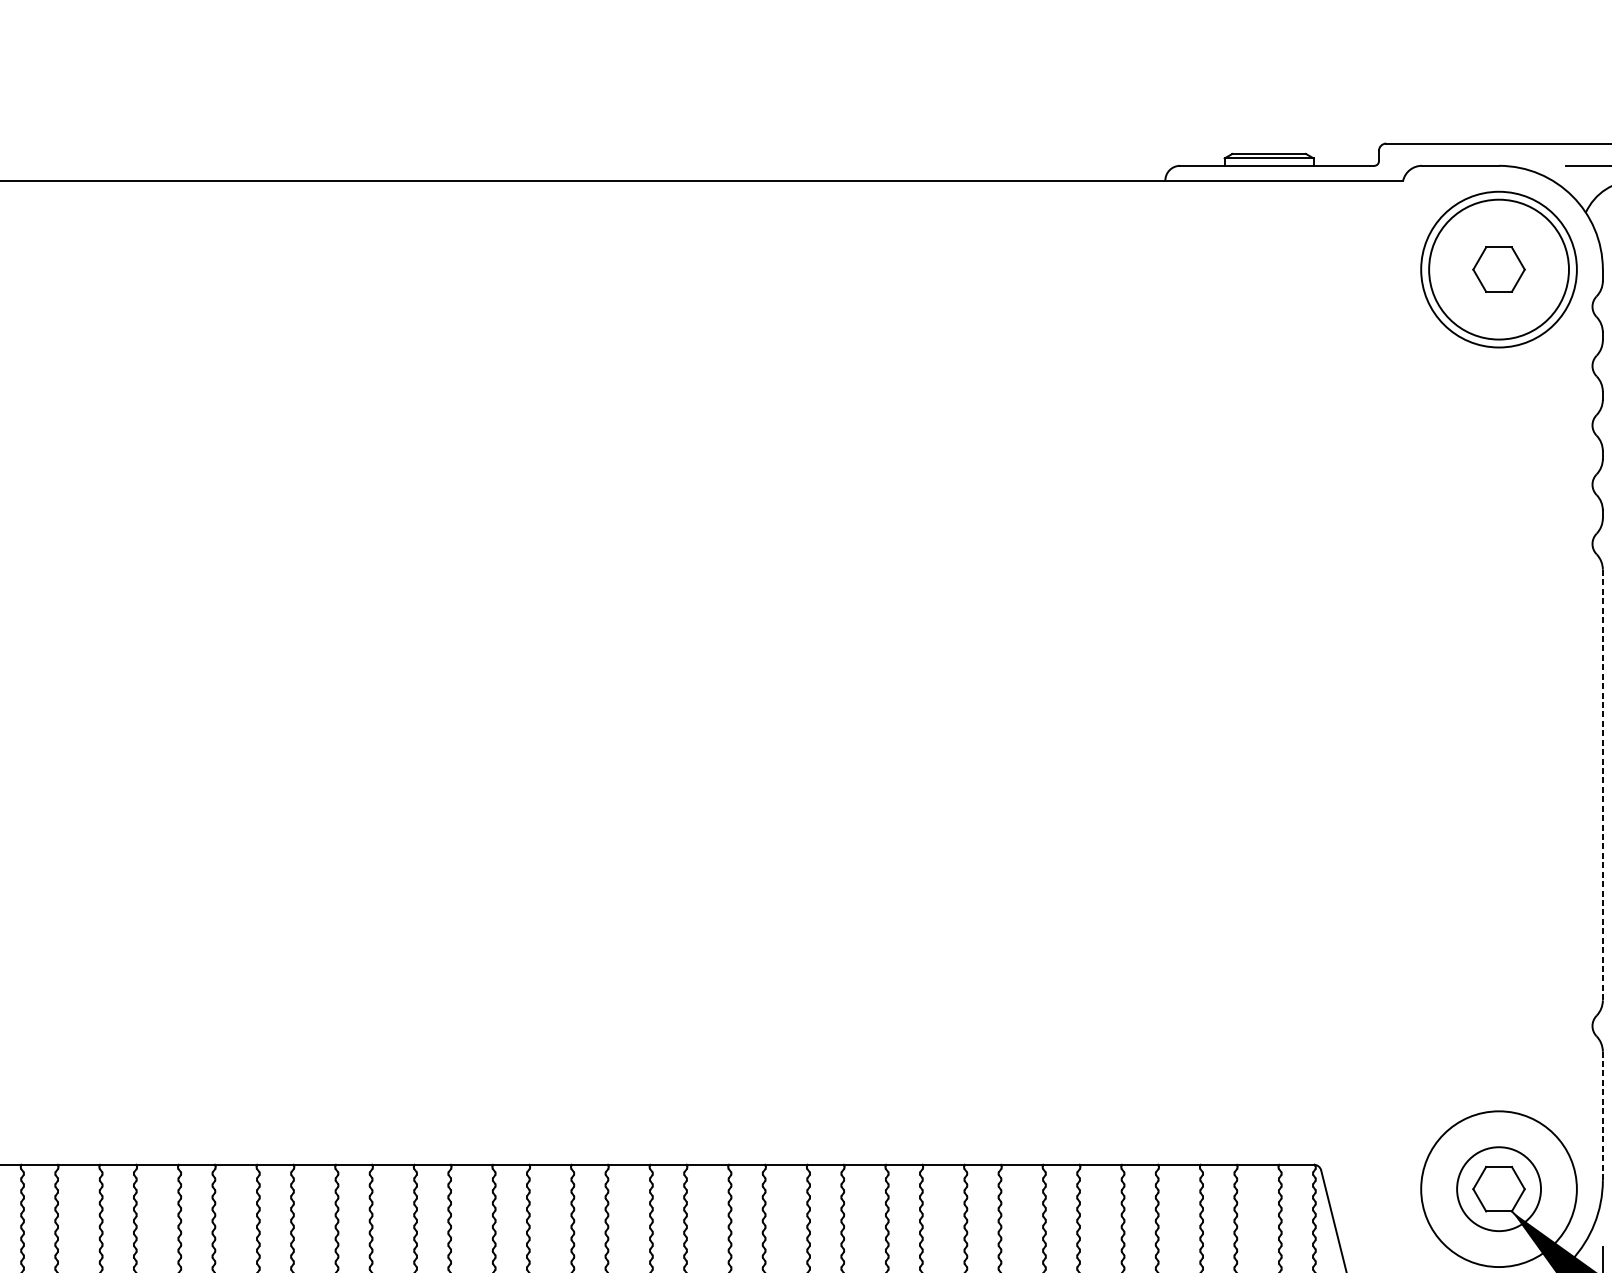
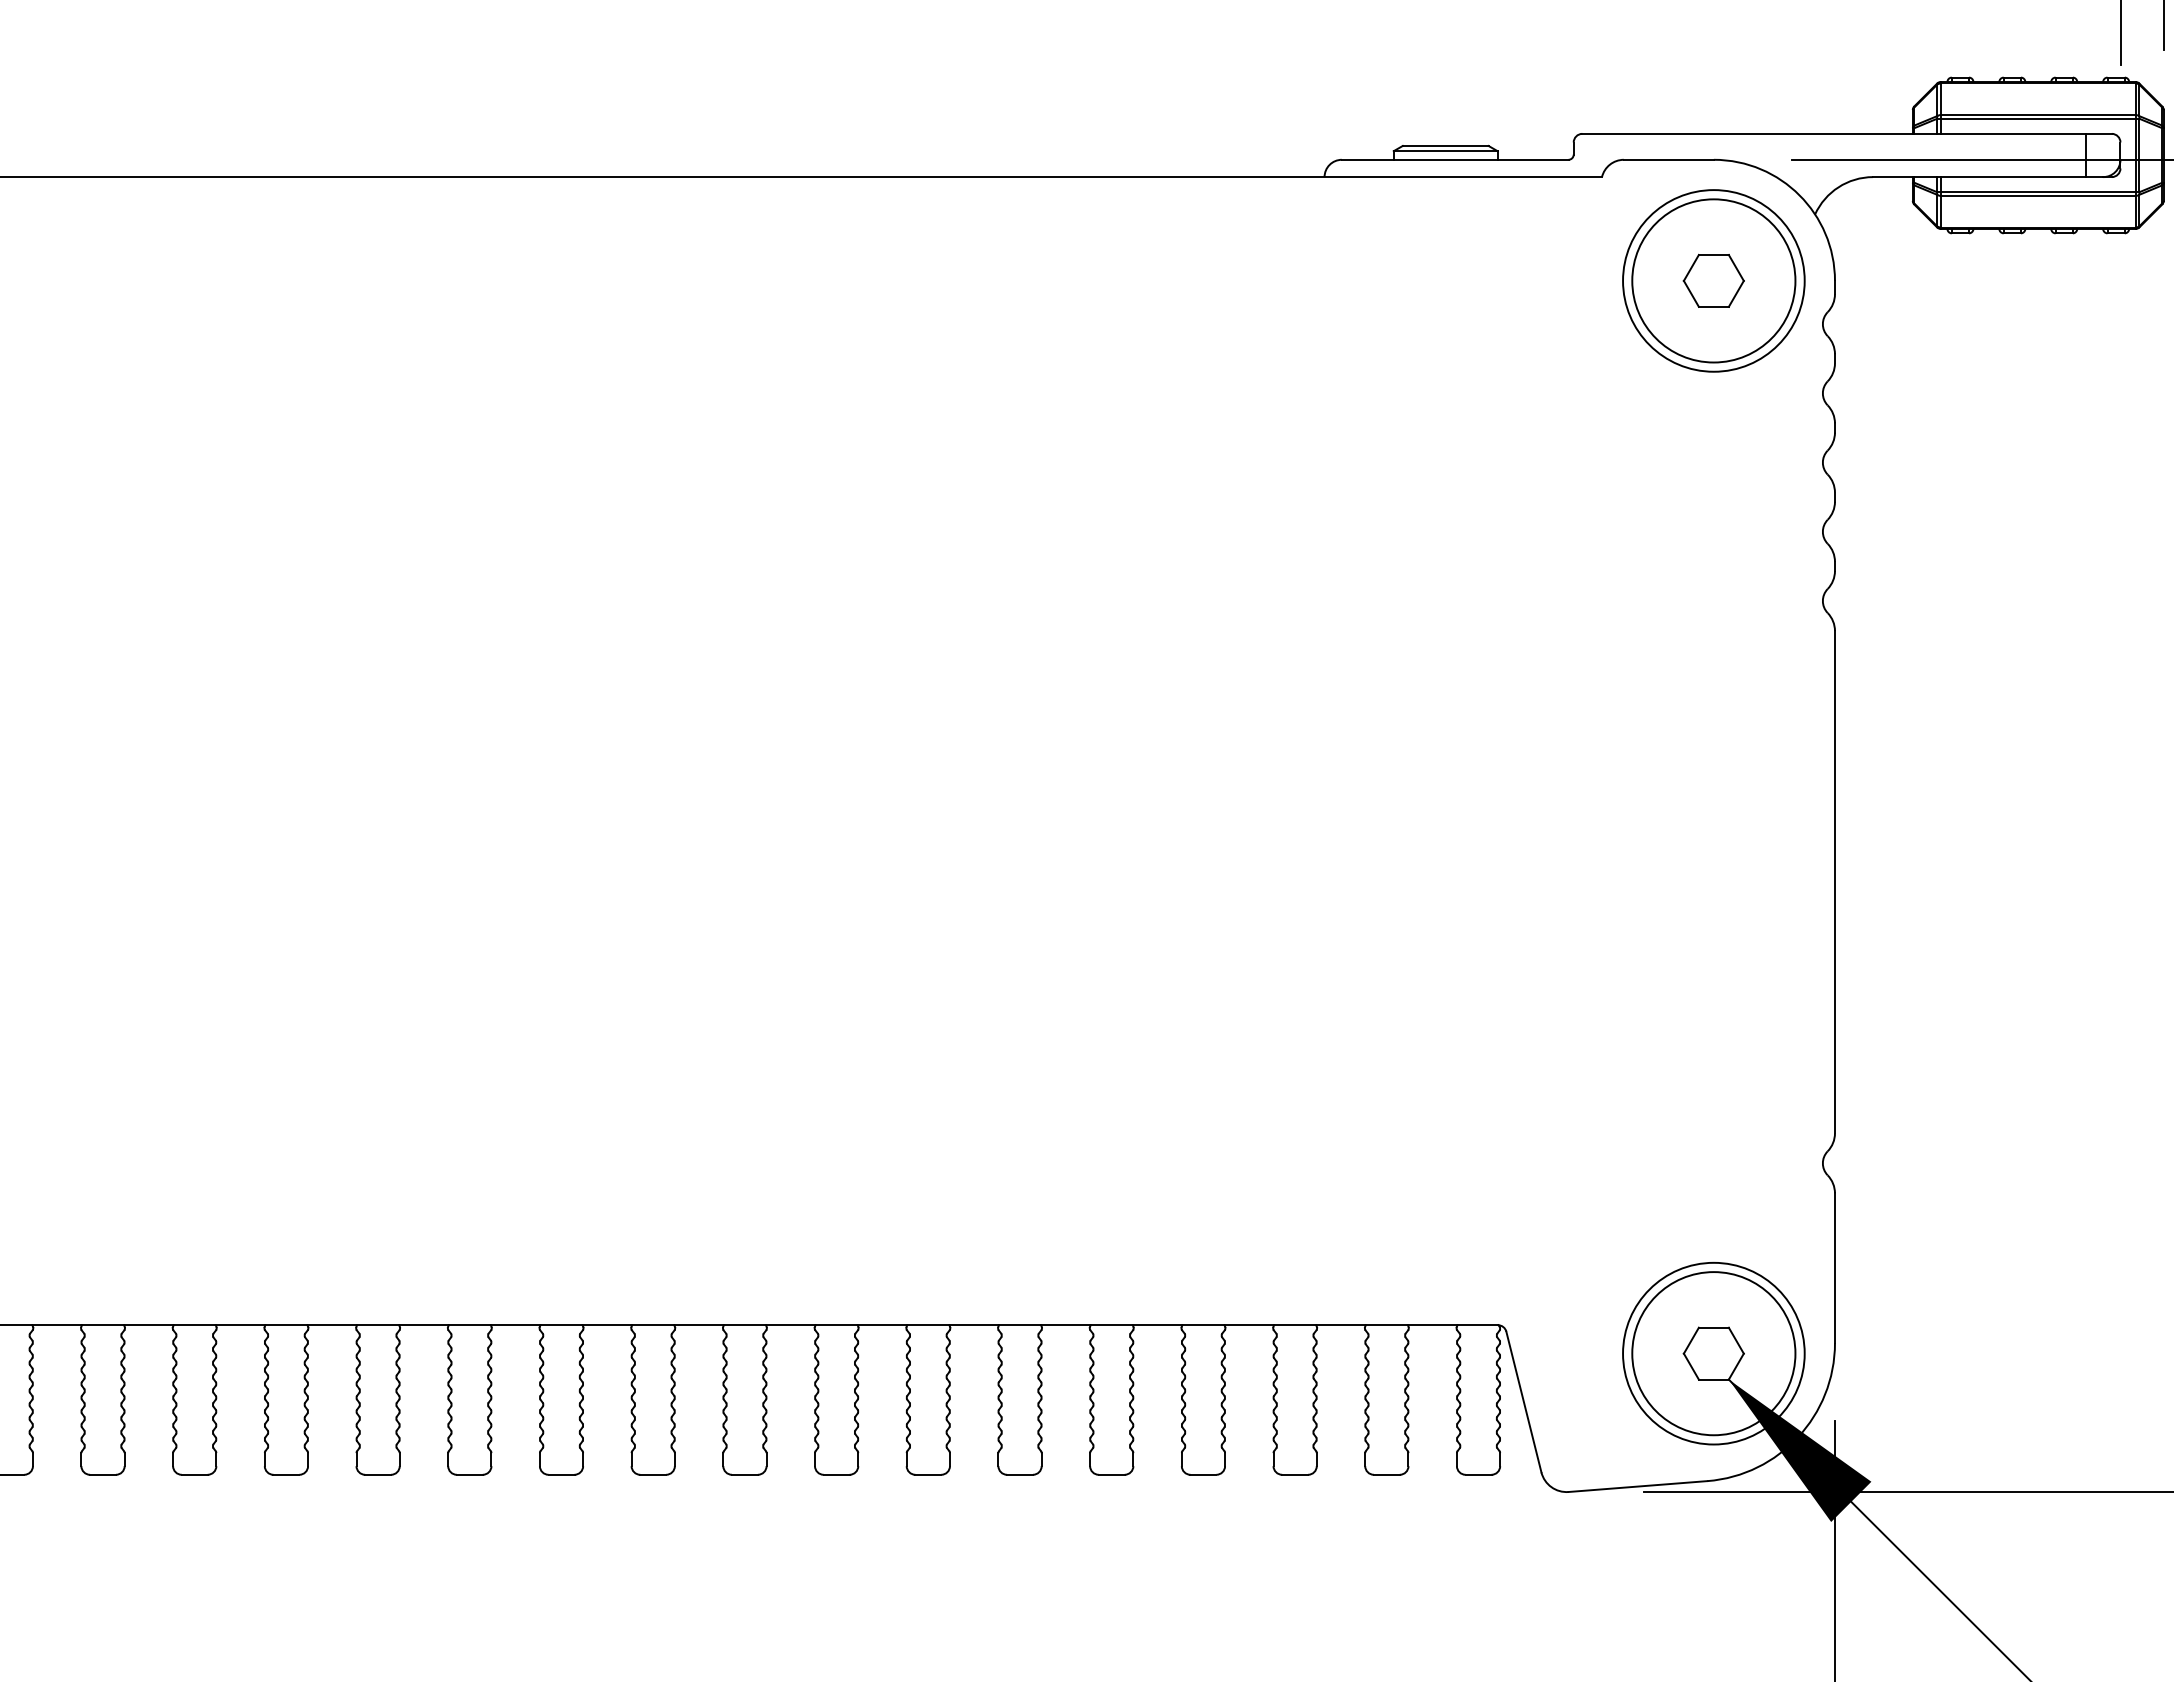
line: (1602, 784) -> (1834, 881), dashed -> solid
line: (1602, 1116) -> (1834, 1268), dashed -> solid
circle: (1498, 1189) -> (1713, 1353), size x1.67

